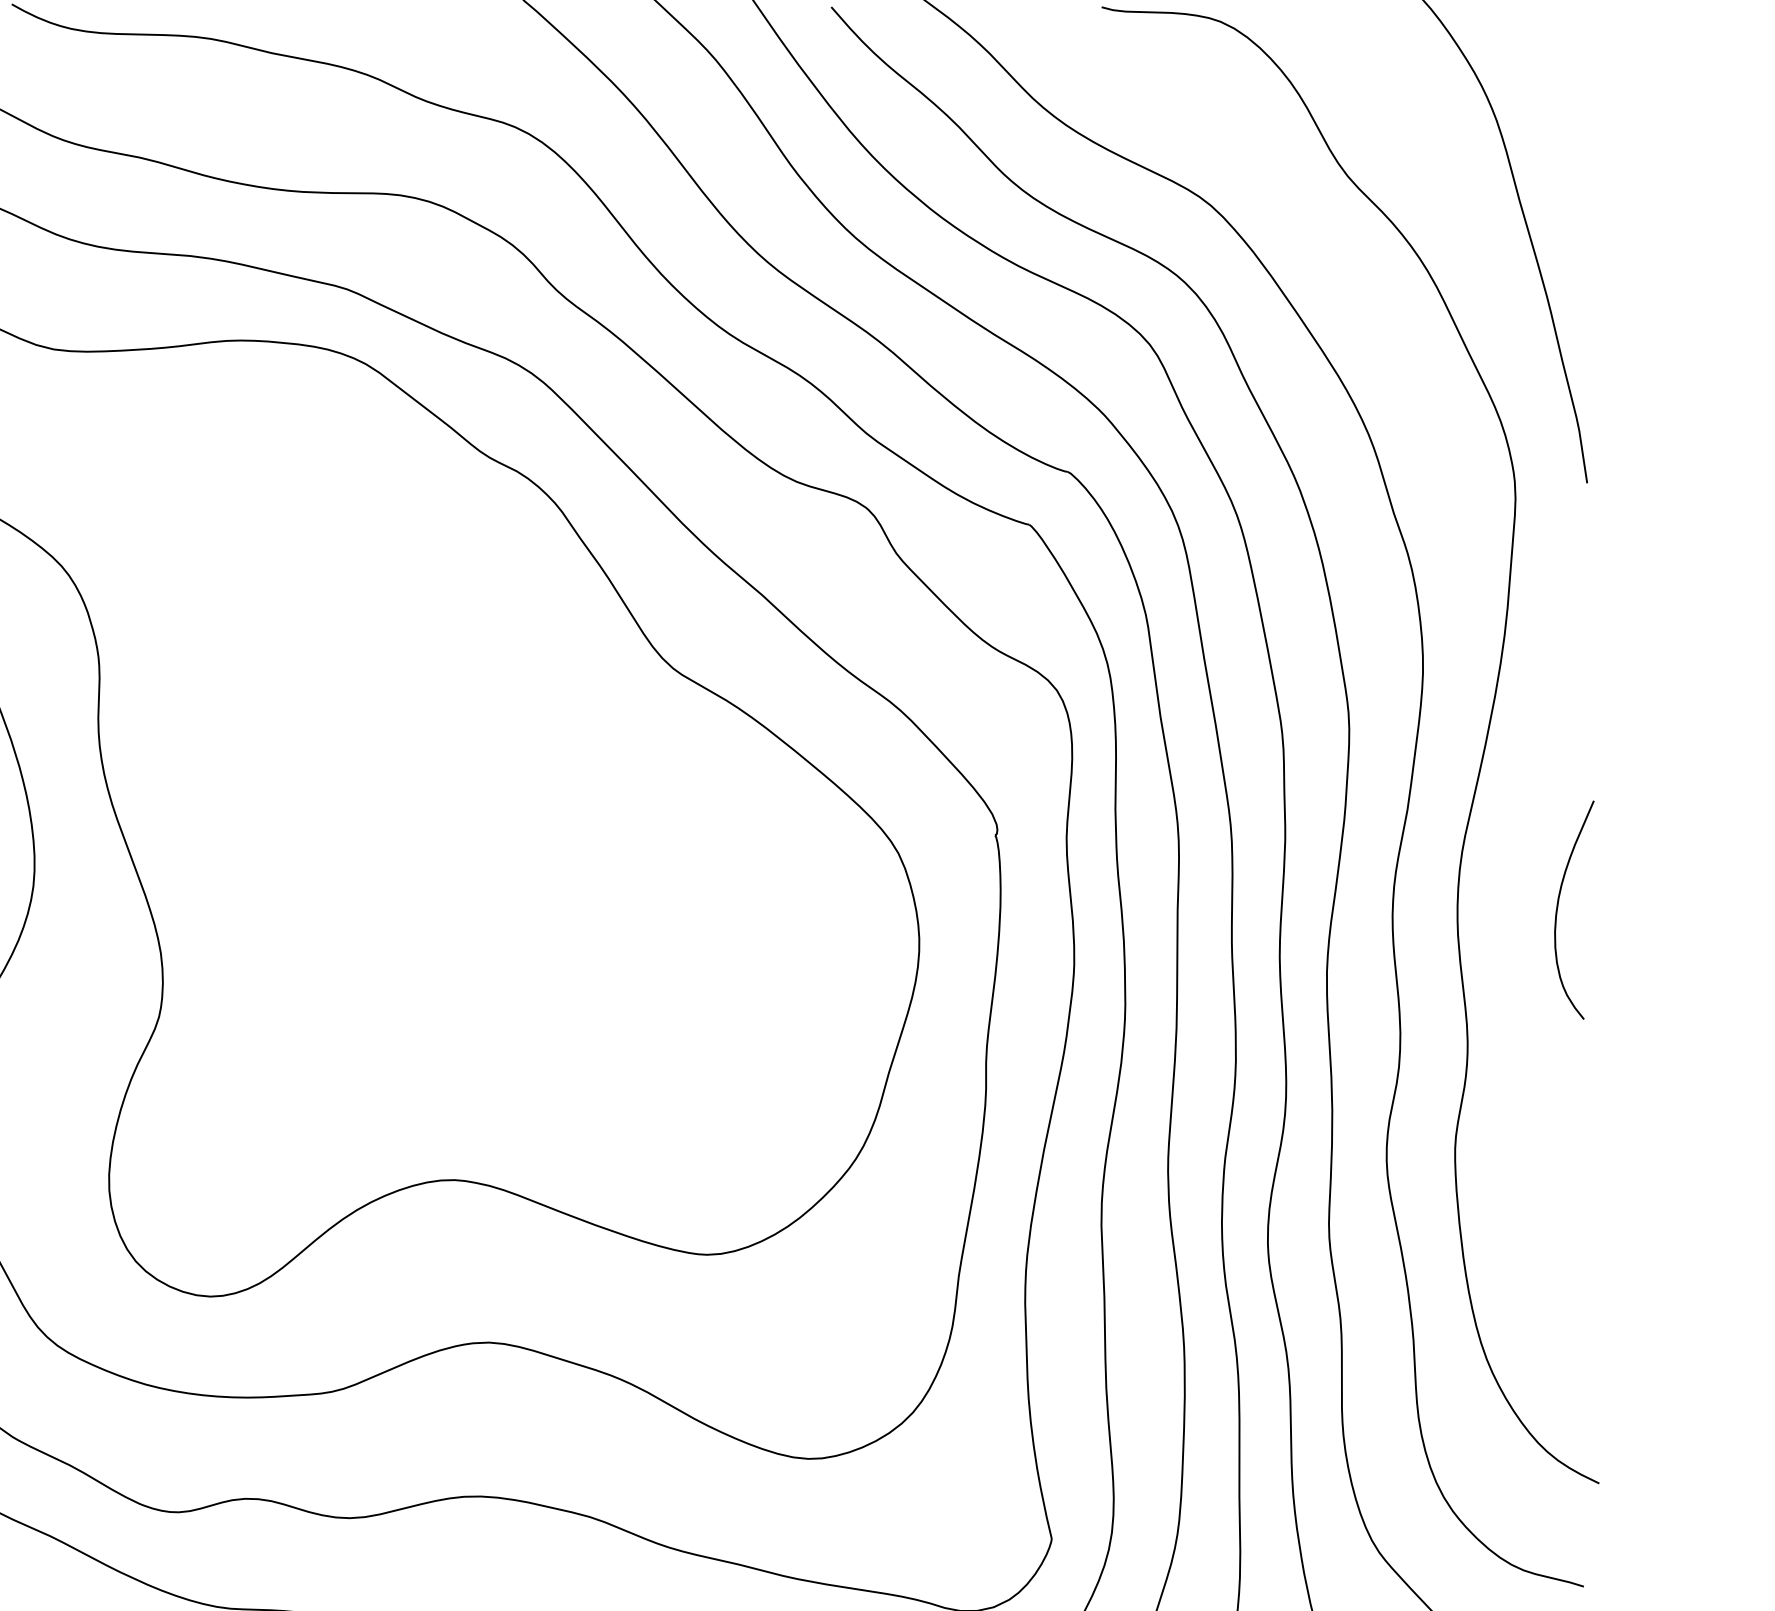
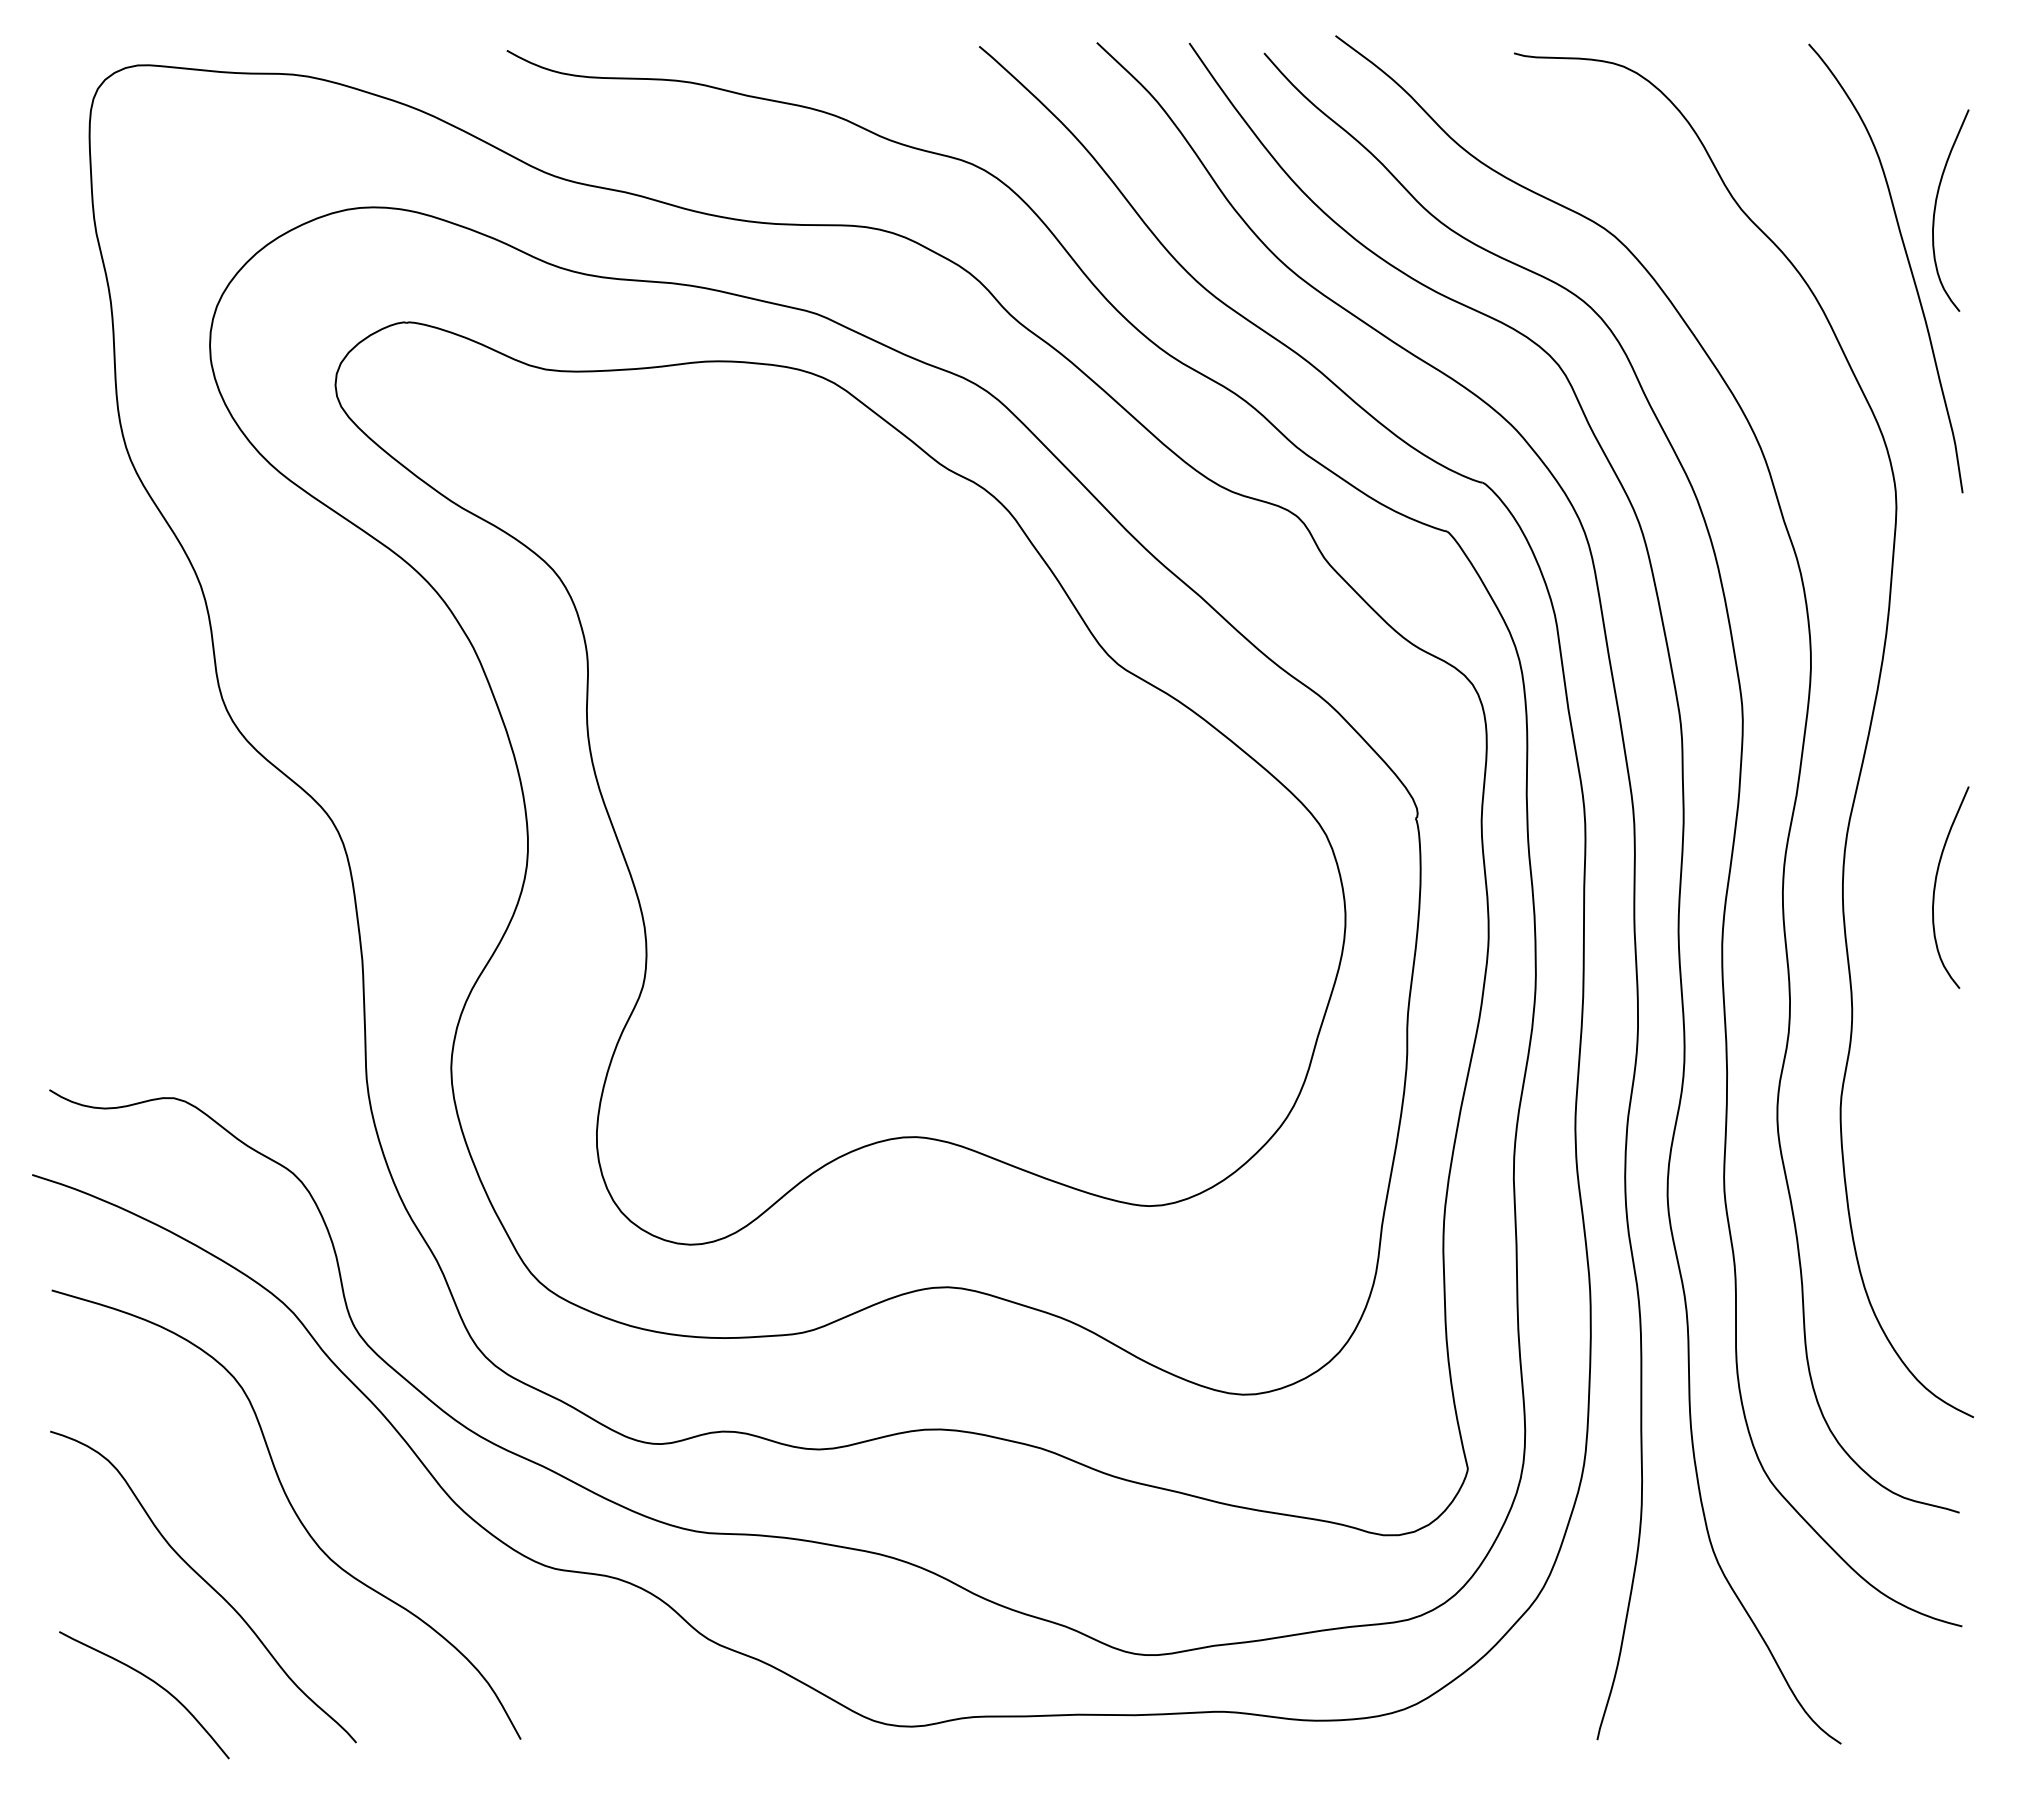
curve: (1558, 173) -> (1936, 206), added

